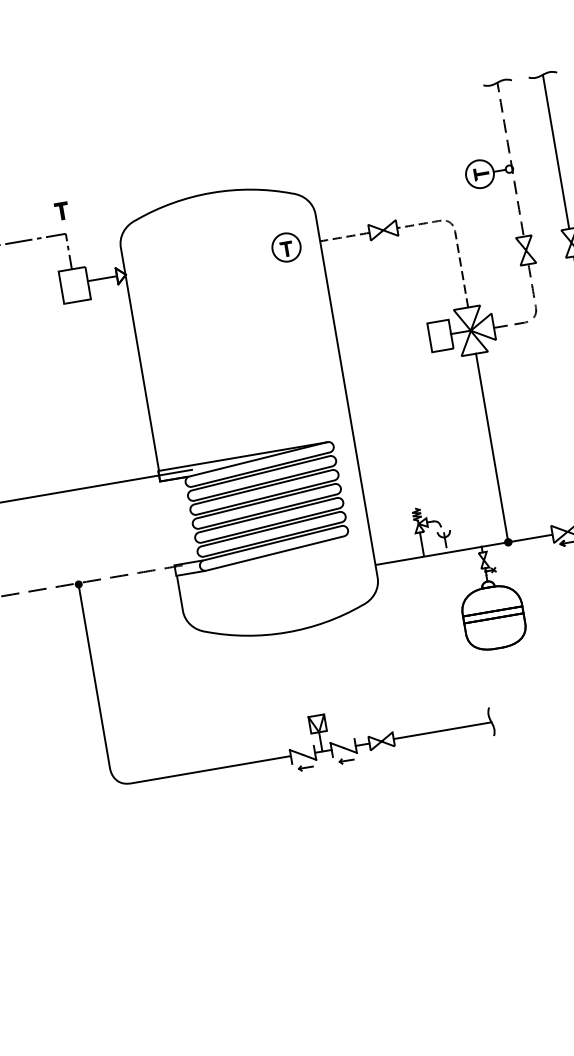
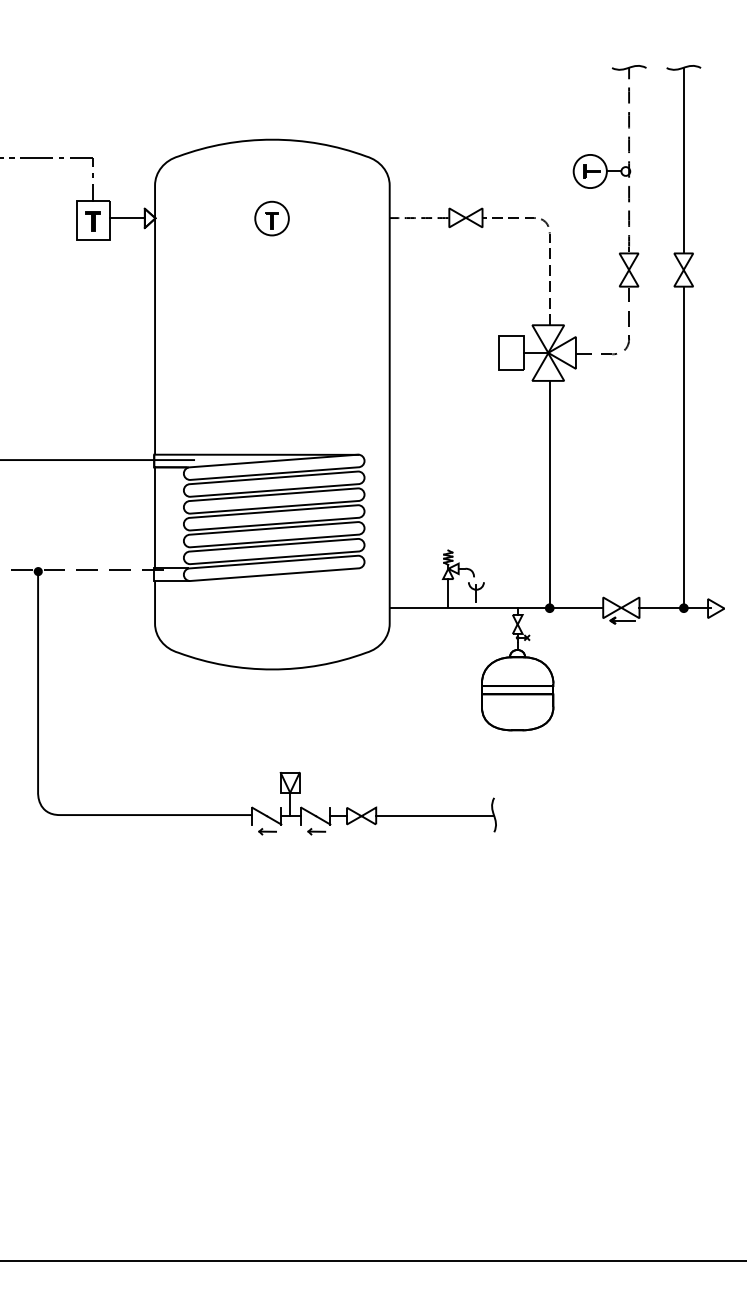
part: (61, 211) -> (92, 221), moved
part: (286, 247) -> (271, 218), moved
line: (168, 522) -> (155, 517), added

